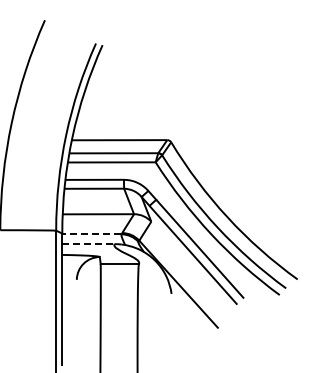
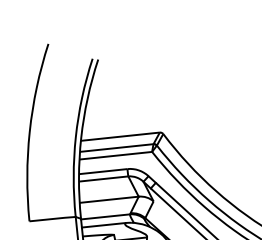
line: (91, 234) -> (105, 217), dashed -> solid
line: (88, 244) -> (103, 225), dashed -> solid

